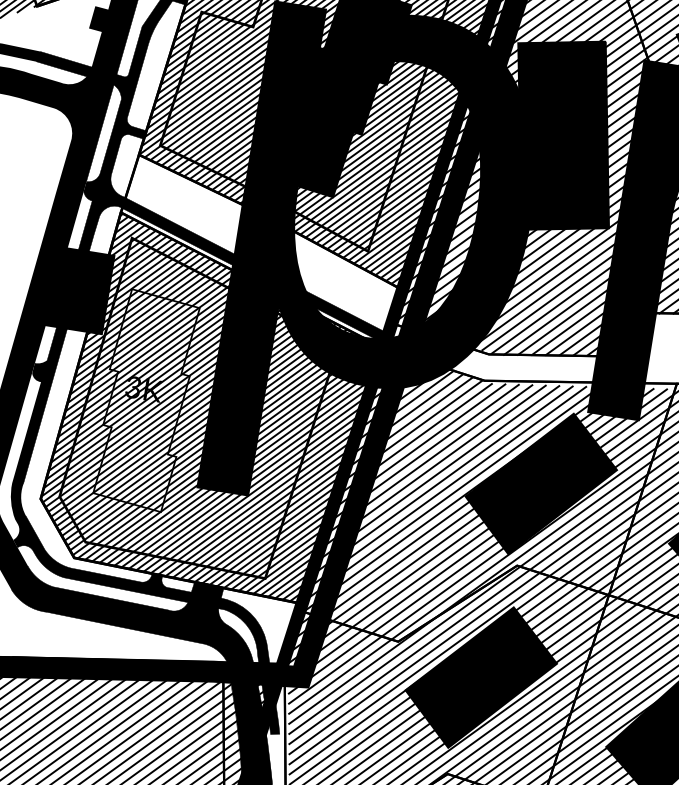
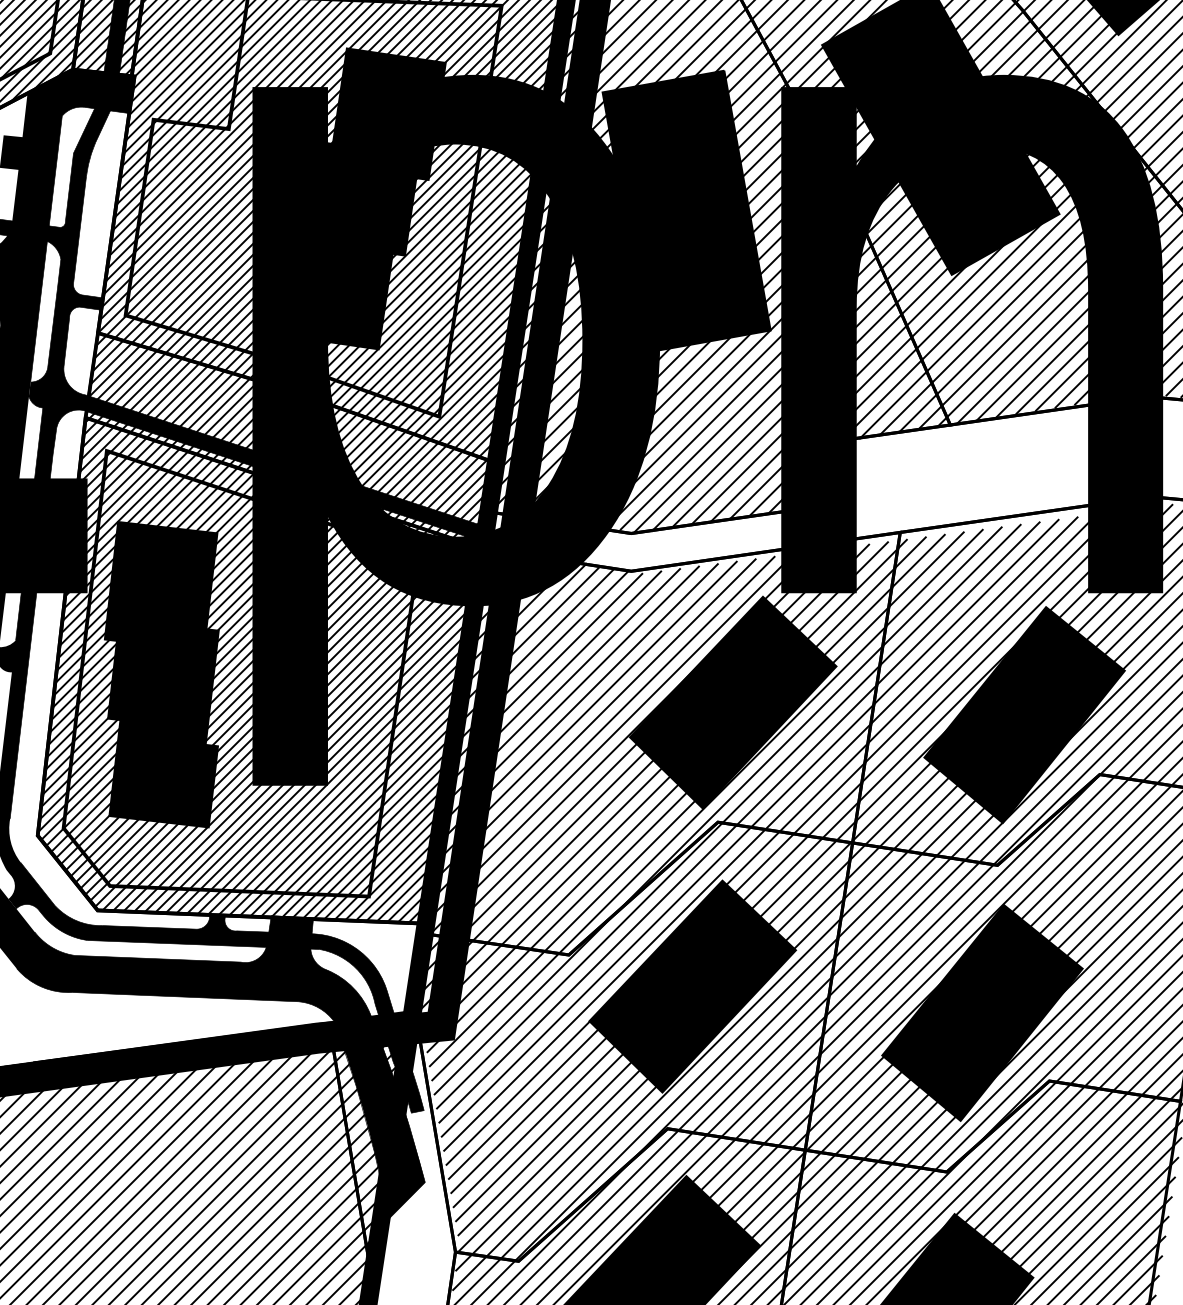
hatch: (261, 250) -> (290, 439), added
fill: (145, 400) -> (161, 674), added

